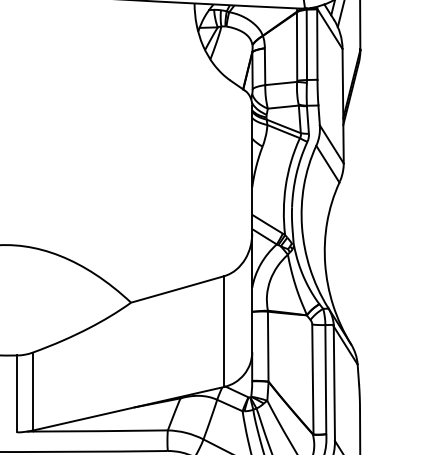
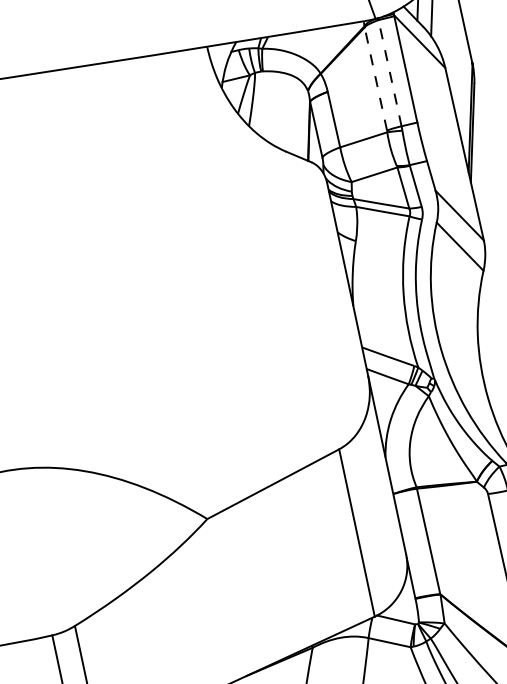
line: (306, 44) -> (389, 72), solid -> dashed
line: (297, 46) -> (376, 78), solid -> dashed

